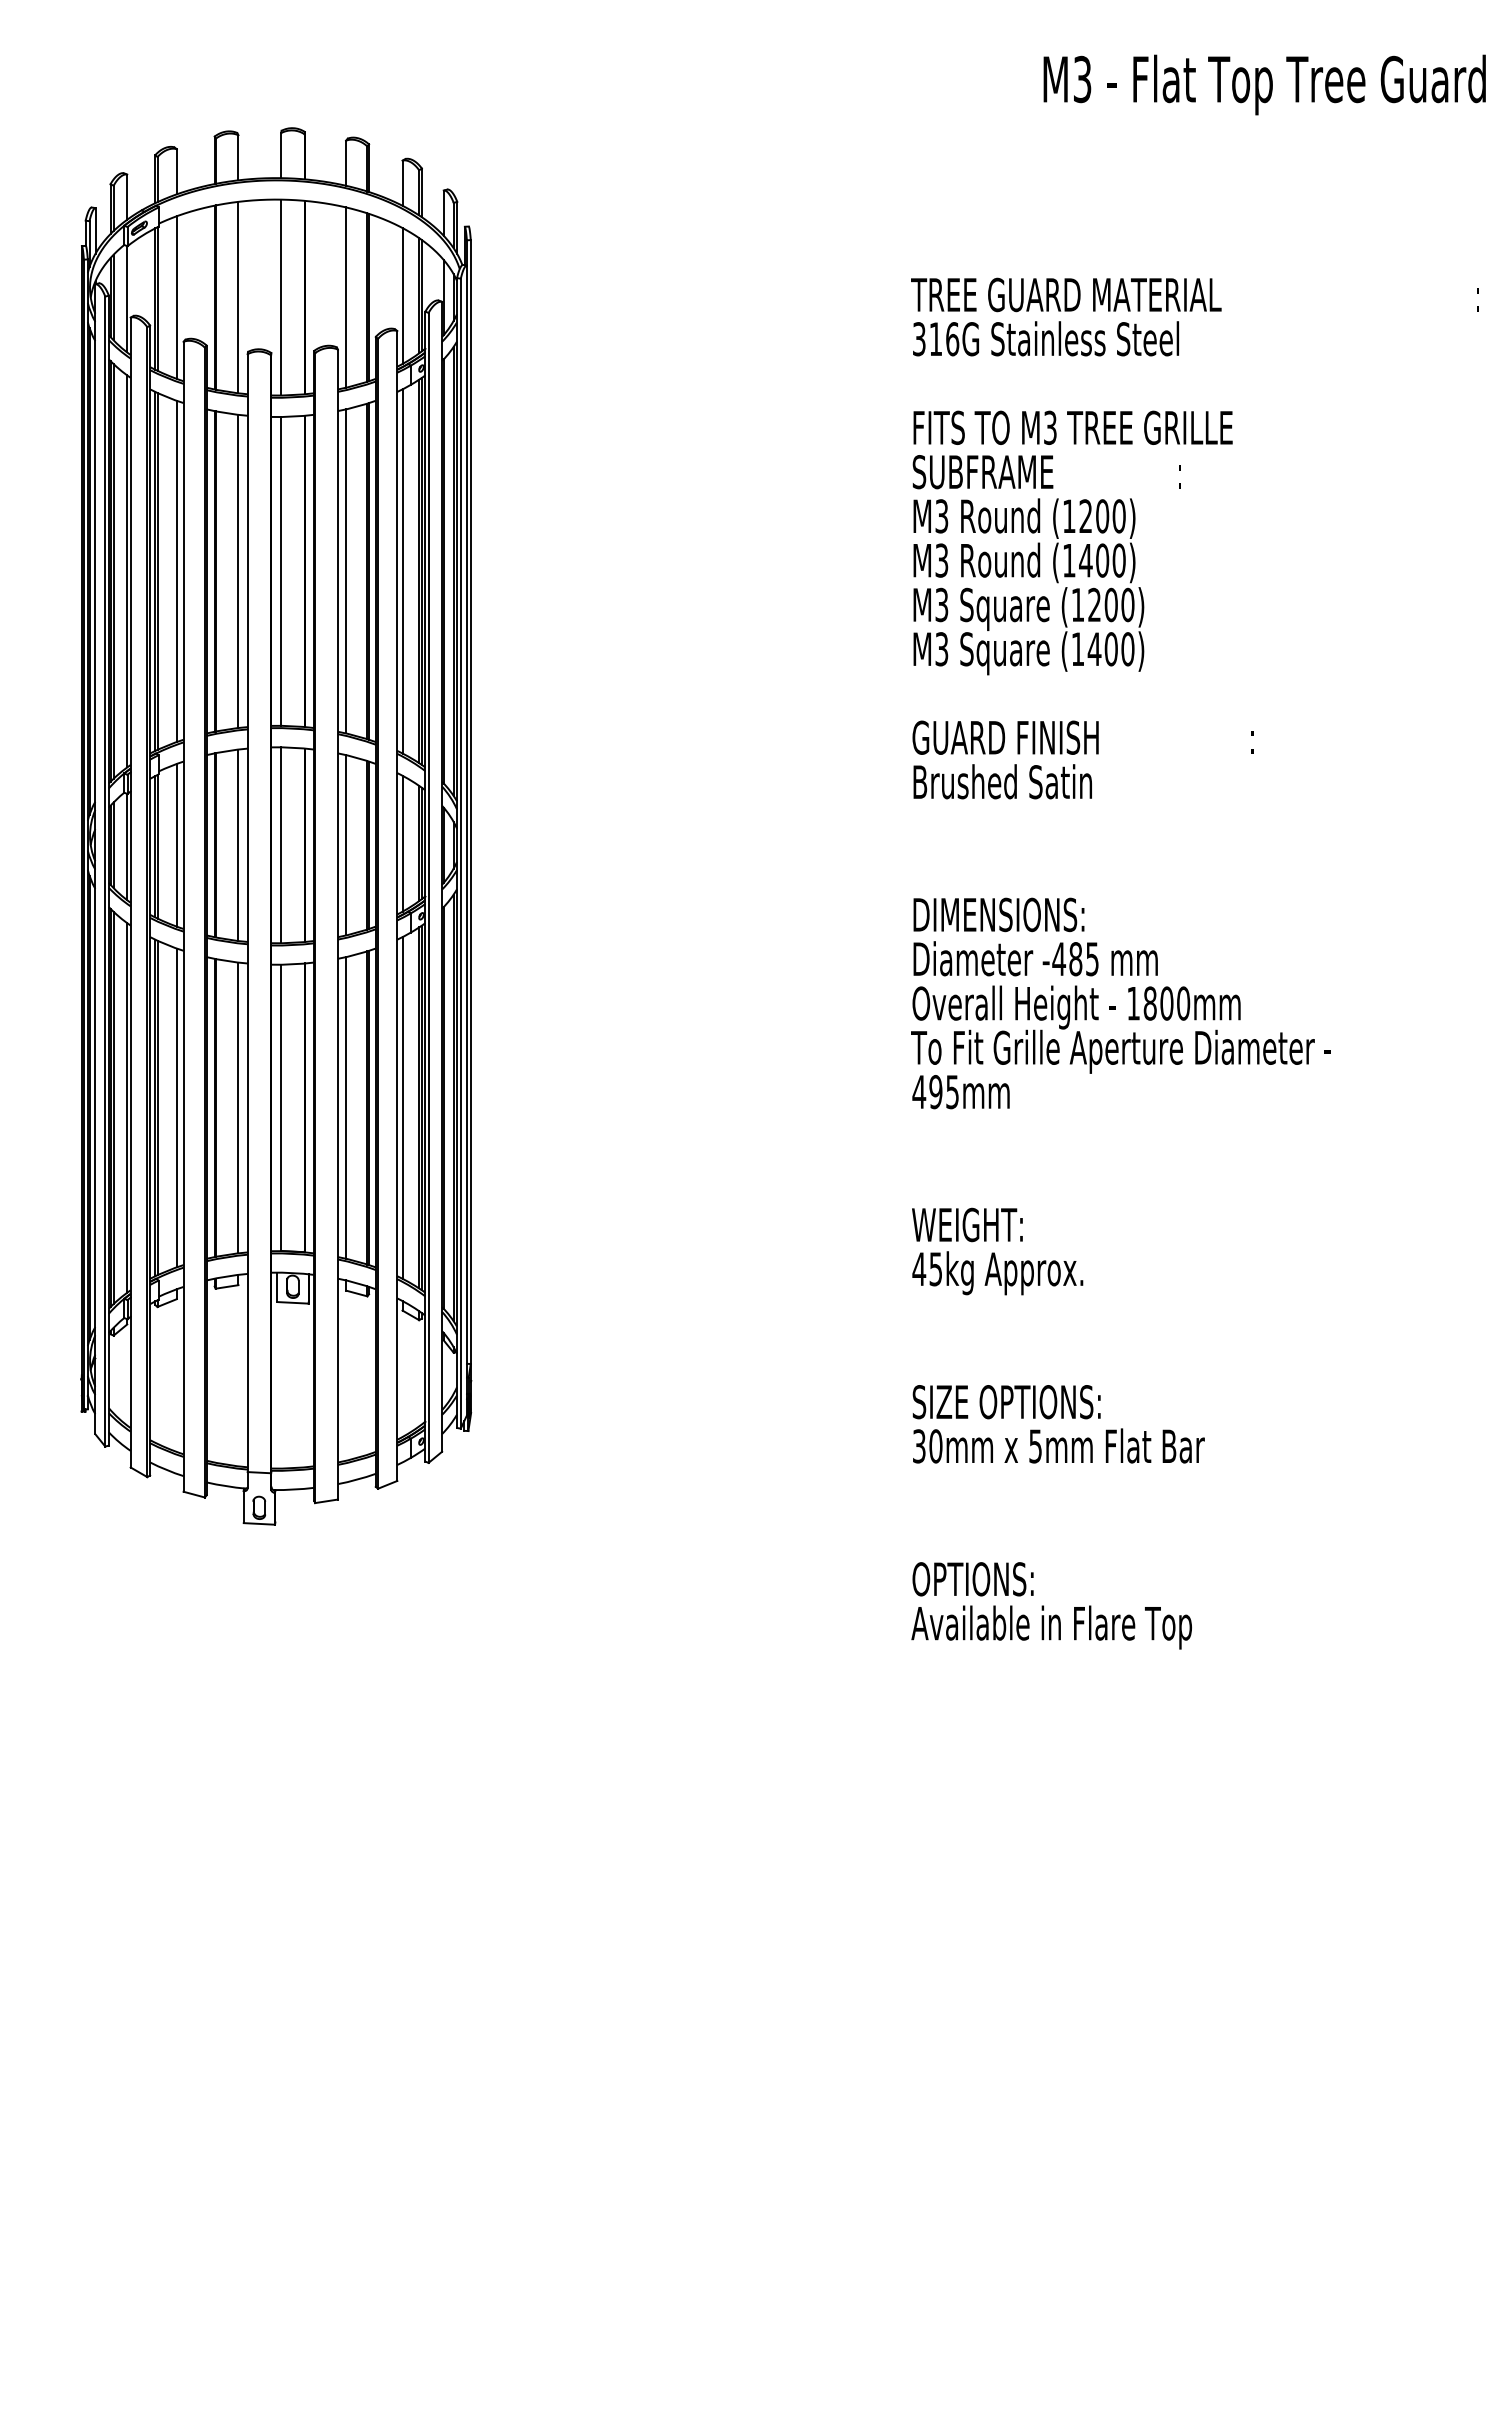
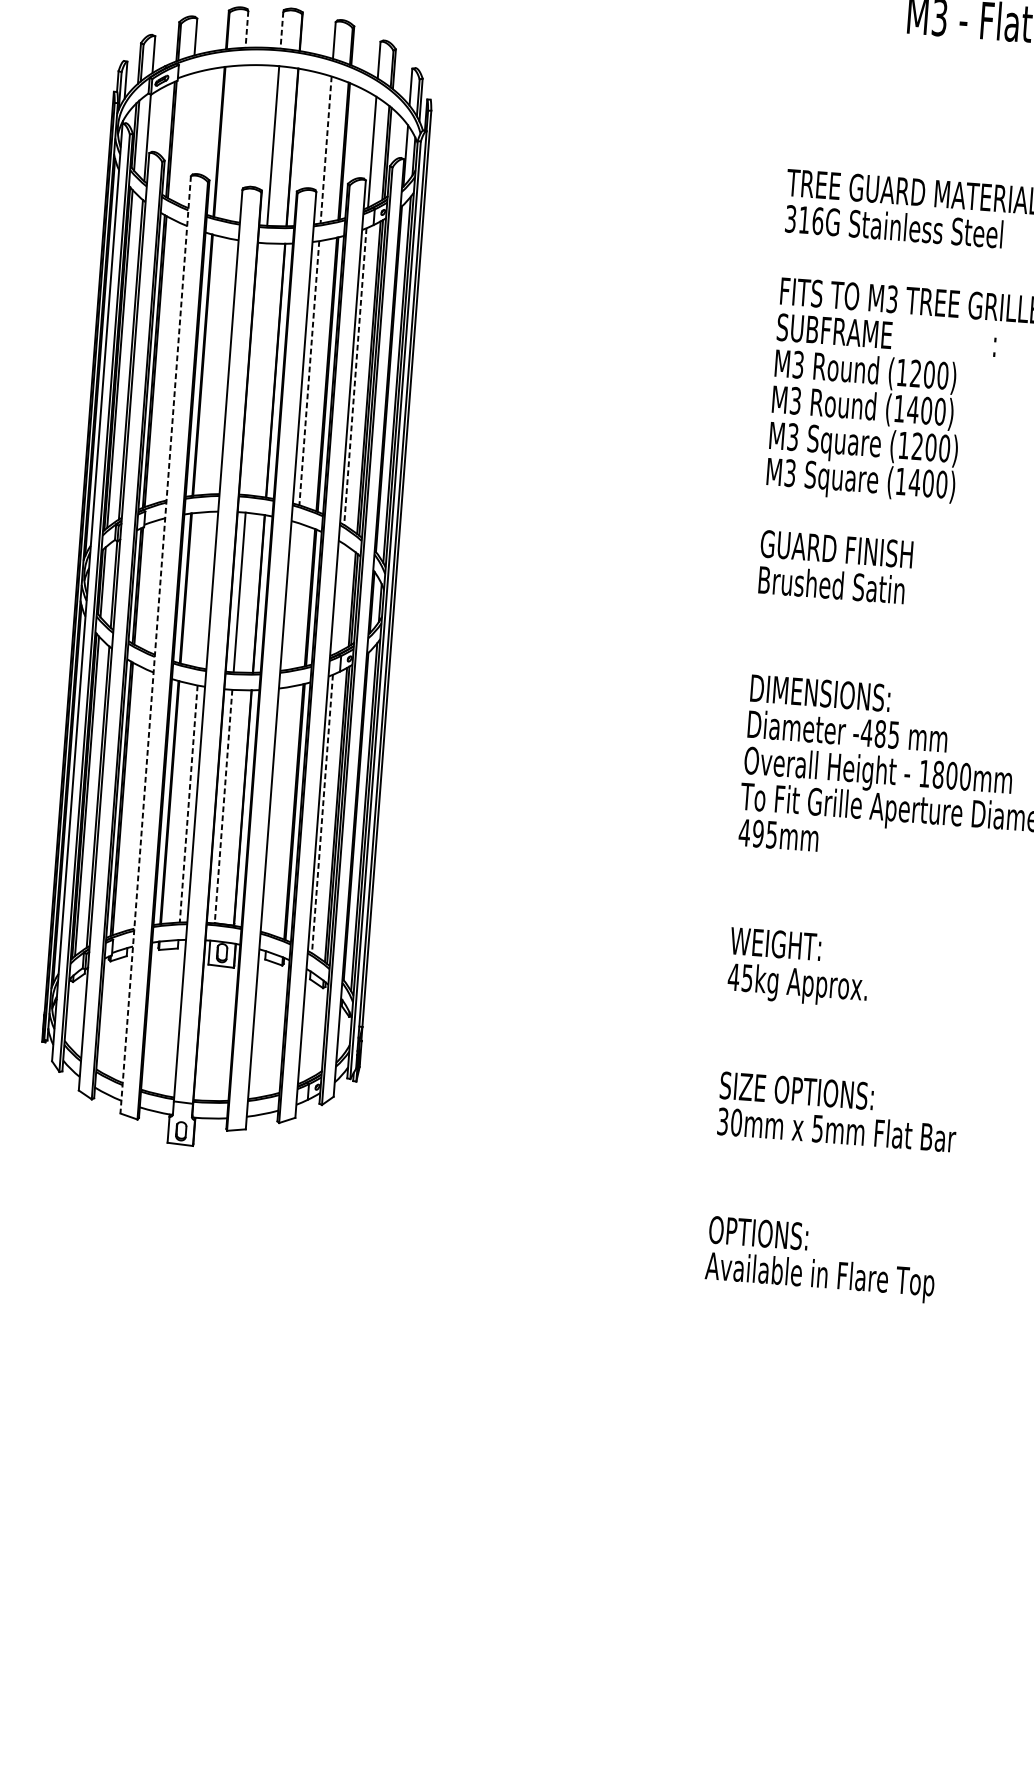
line: (281, 155) -> (282, 30), solid -> dashed
line: (238, 157) -> (247, 29), solid -> dashed
line: (176, 297) -> (187, 139), removed
line: (238, 297) -> (238, 143), removed
line: (346, 298) -> (326, 150), solid -> dashed
line: (281, 570) -> (256, 368), removed
line: (176, 571) -> (171, 362), removed
line: (238, 571) -> (221, 366), removed
line: (346, 571) -> (309, 373), solid -> dashed
line: (402, 571) -> (355, 376), solid -> dashed
line: (402, 843) -> (338, 598), removed
line: (176, 844) -> (154, 585), removed
line: (238, 845) -> (204, 590), removed
line: (346, 845) -> (292, 596), removed
line: (183, 916) -> (155, 644), solid -> dashed
line: (176, 1107) -> (138, 799), removed
line: (346, 1107) -> (276, 810), removed
line: (402, 1107) -> (322, 813), solid -> dashed
line: (238, 1108) -> (188, 804), solid -> dashed
line: (281, 1108) -> (223, 807), solid -> dashed

